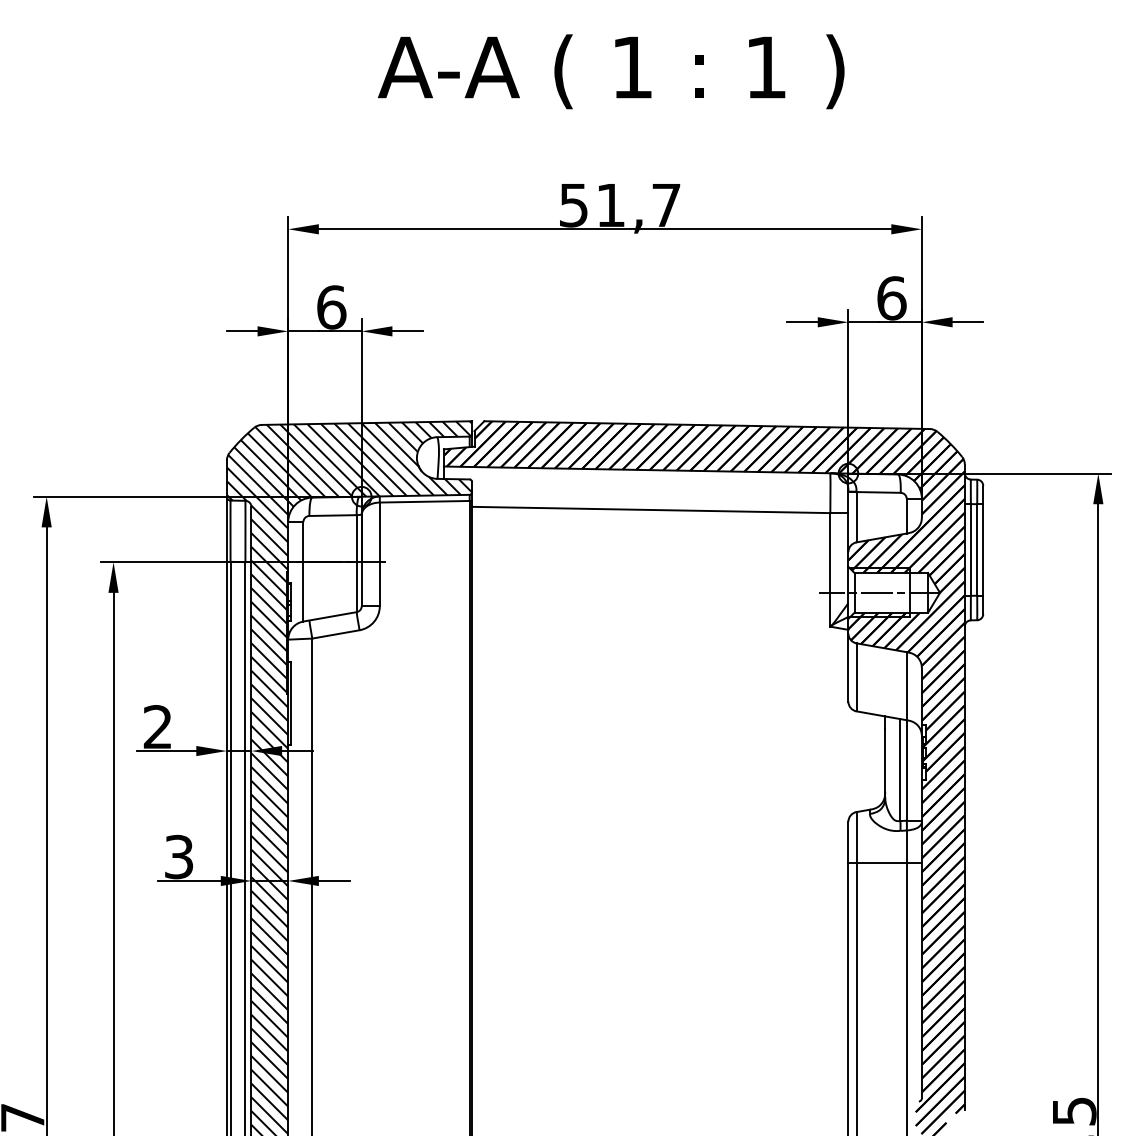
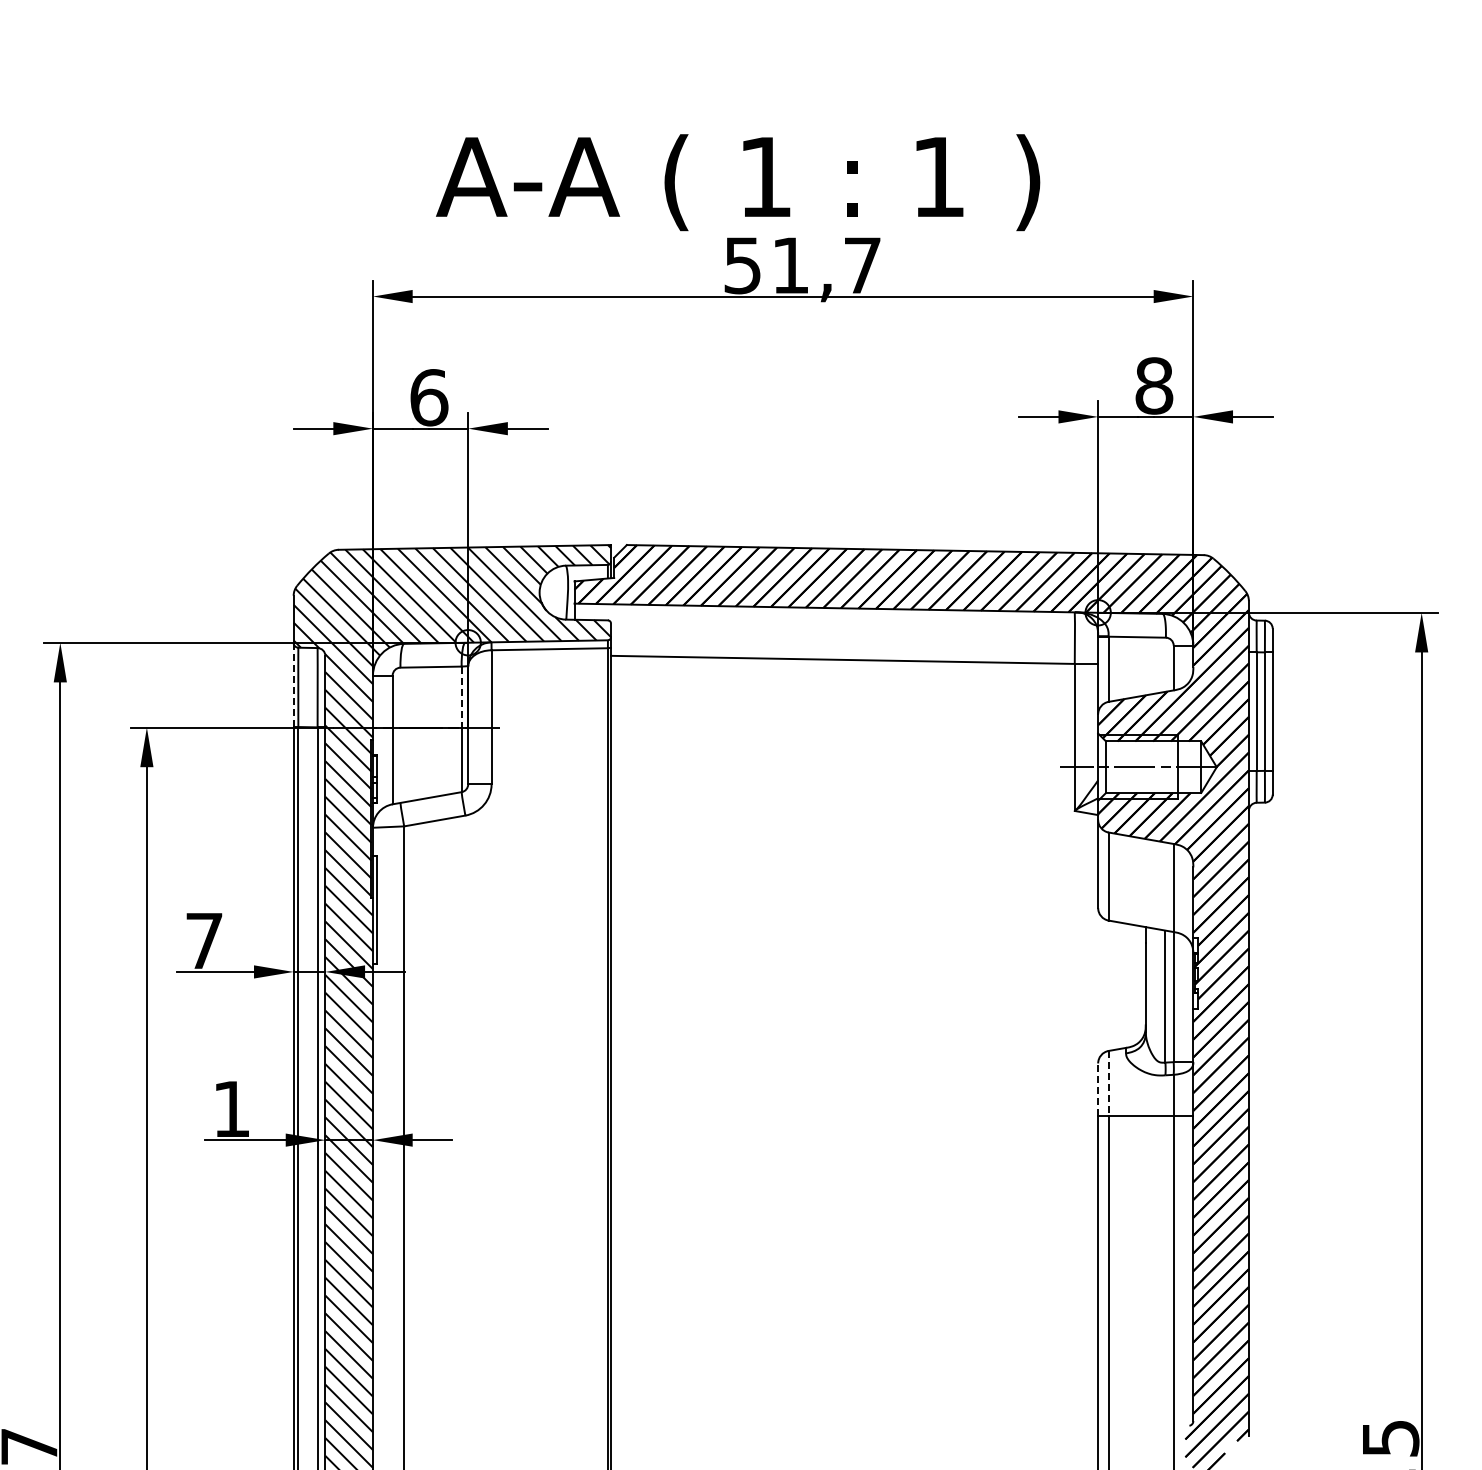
text: (611, 71) -> (738, 182), moved
text: (891, 298) -> (1154, 385), 6 -> 8
line: (226, 529) -> (293, 685), solid -> dashed
line: (356, 539) -> (461, 697), solid -> dashed
text: (158, 726) -> (204, 940), 2 -> 7
line: (856, 837) -> (1108, 1083), solid -> dashed
line: (848, 841) -> (1098, 1089), solid -> dashed
text: (178, 856) -> (231, 1108), 3 -> 1

